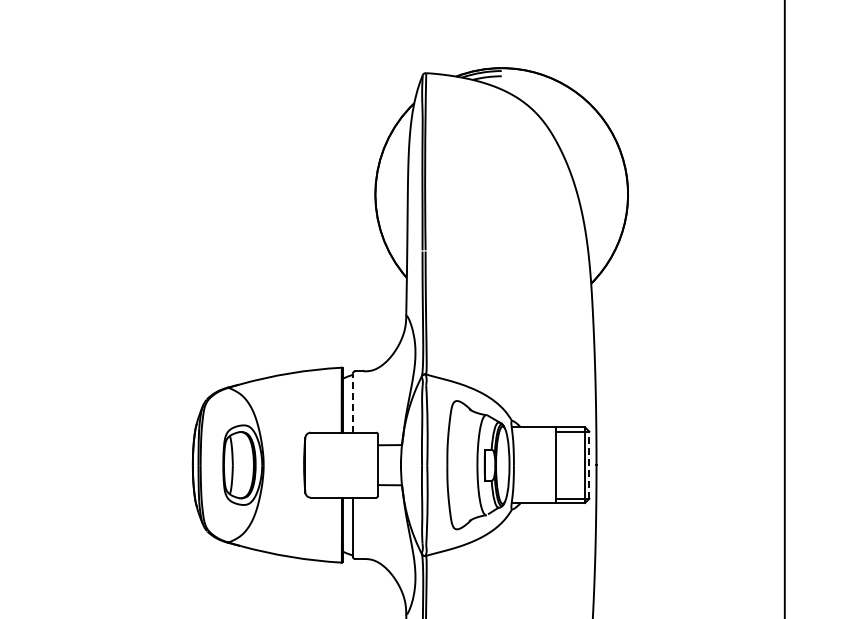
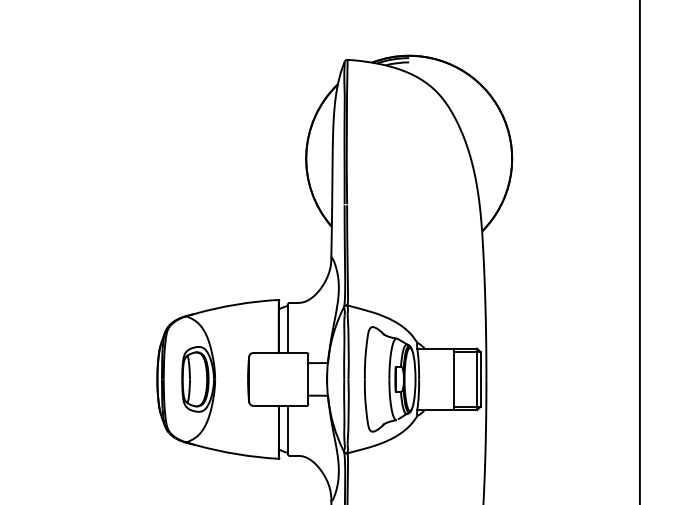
line: (352, 402) -> (287, 328), dashed -> solid
line: (589, 465) -> (480, 379), dashed -> solid

